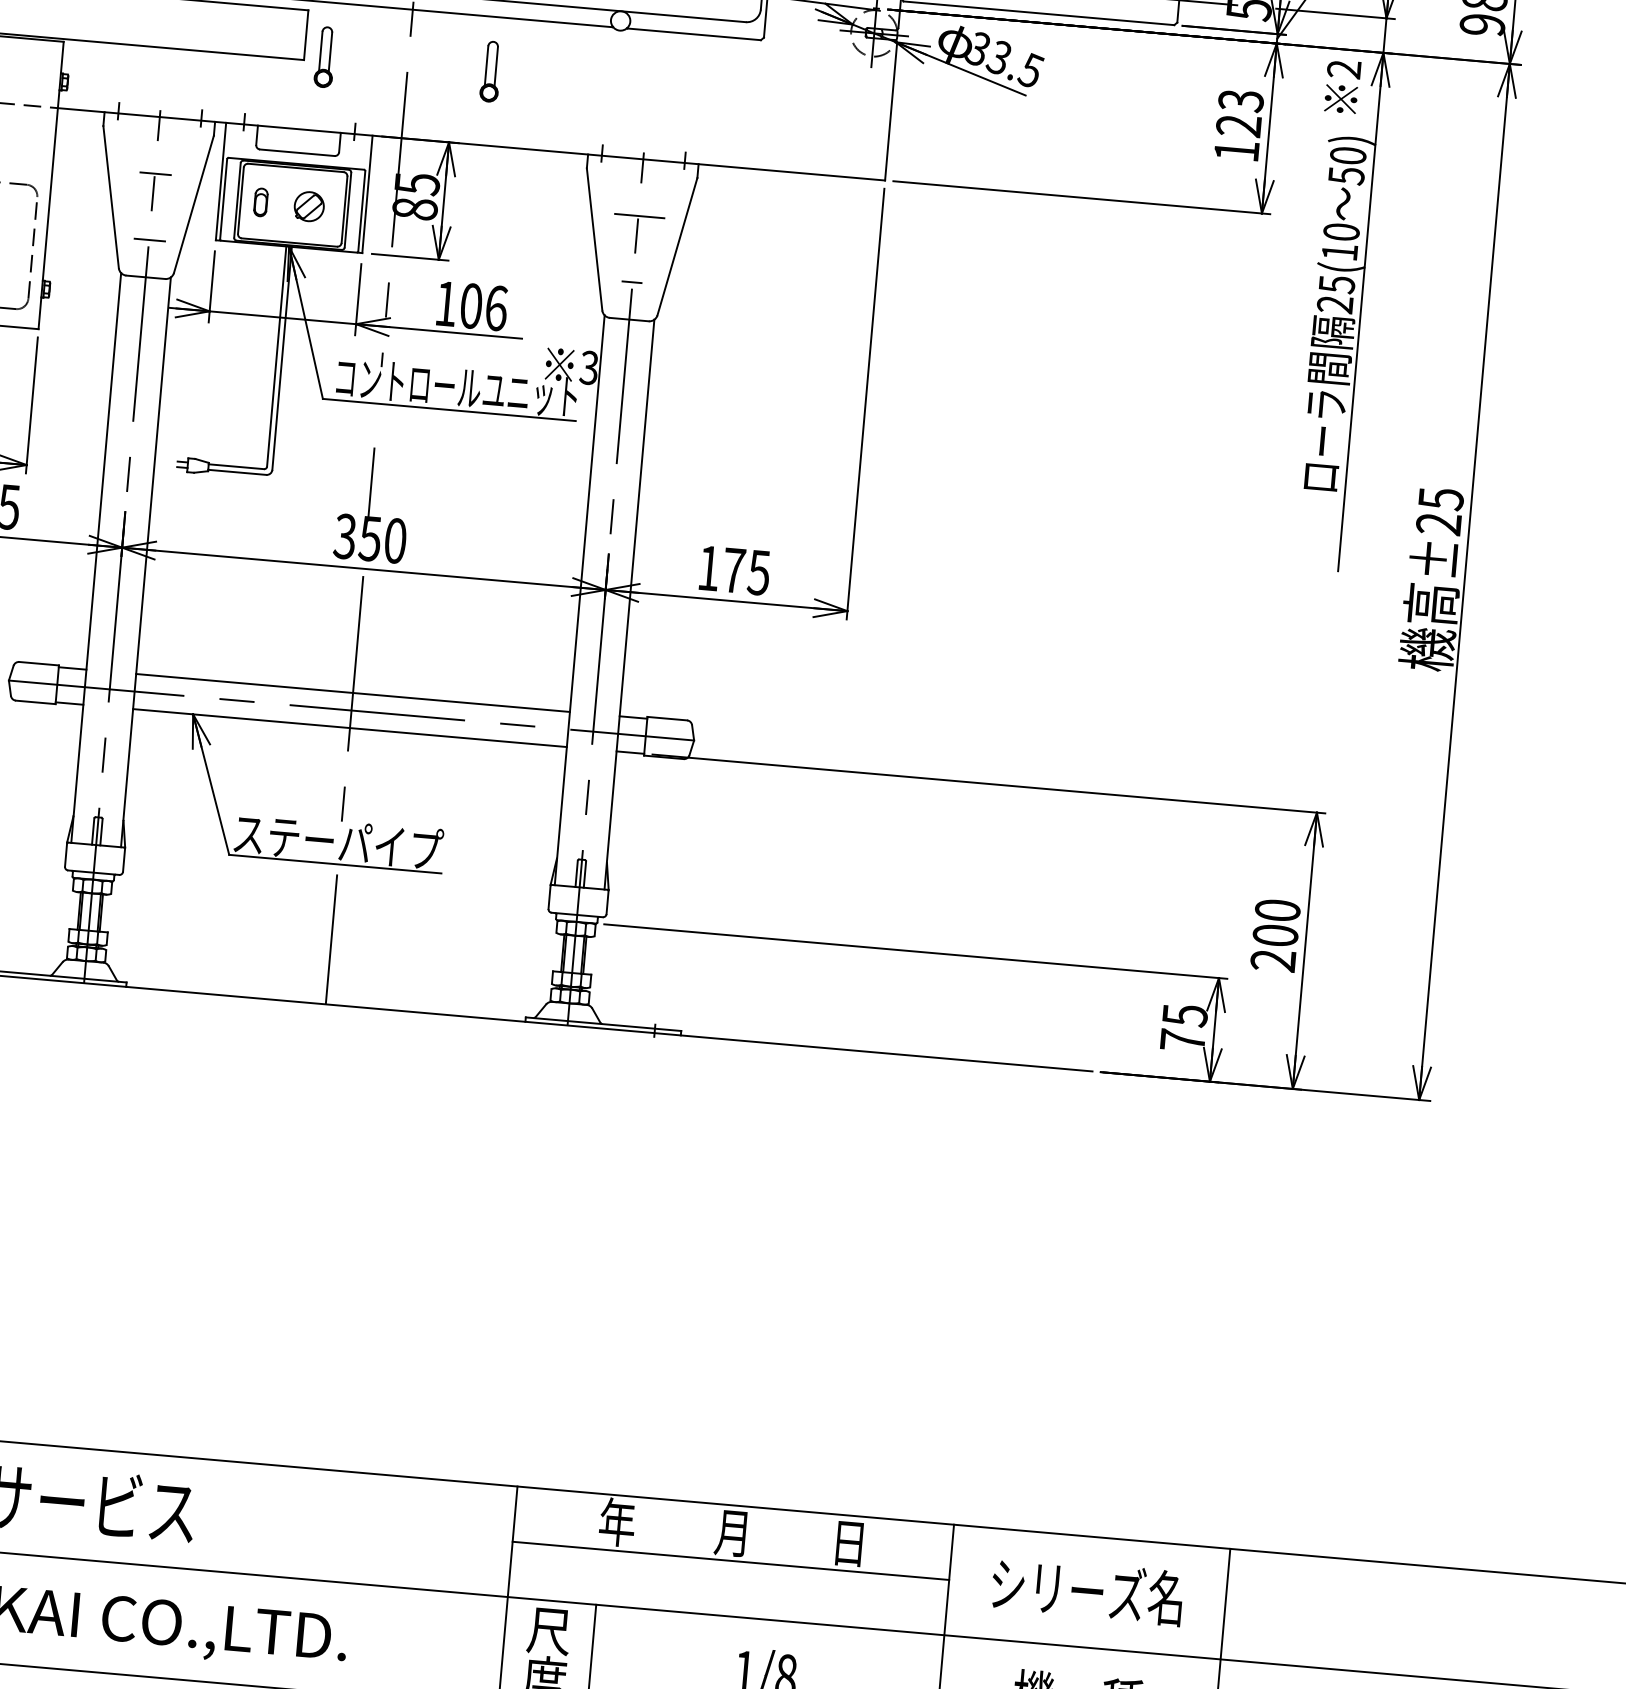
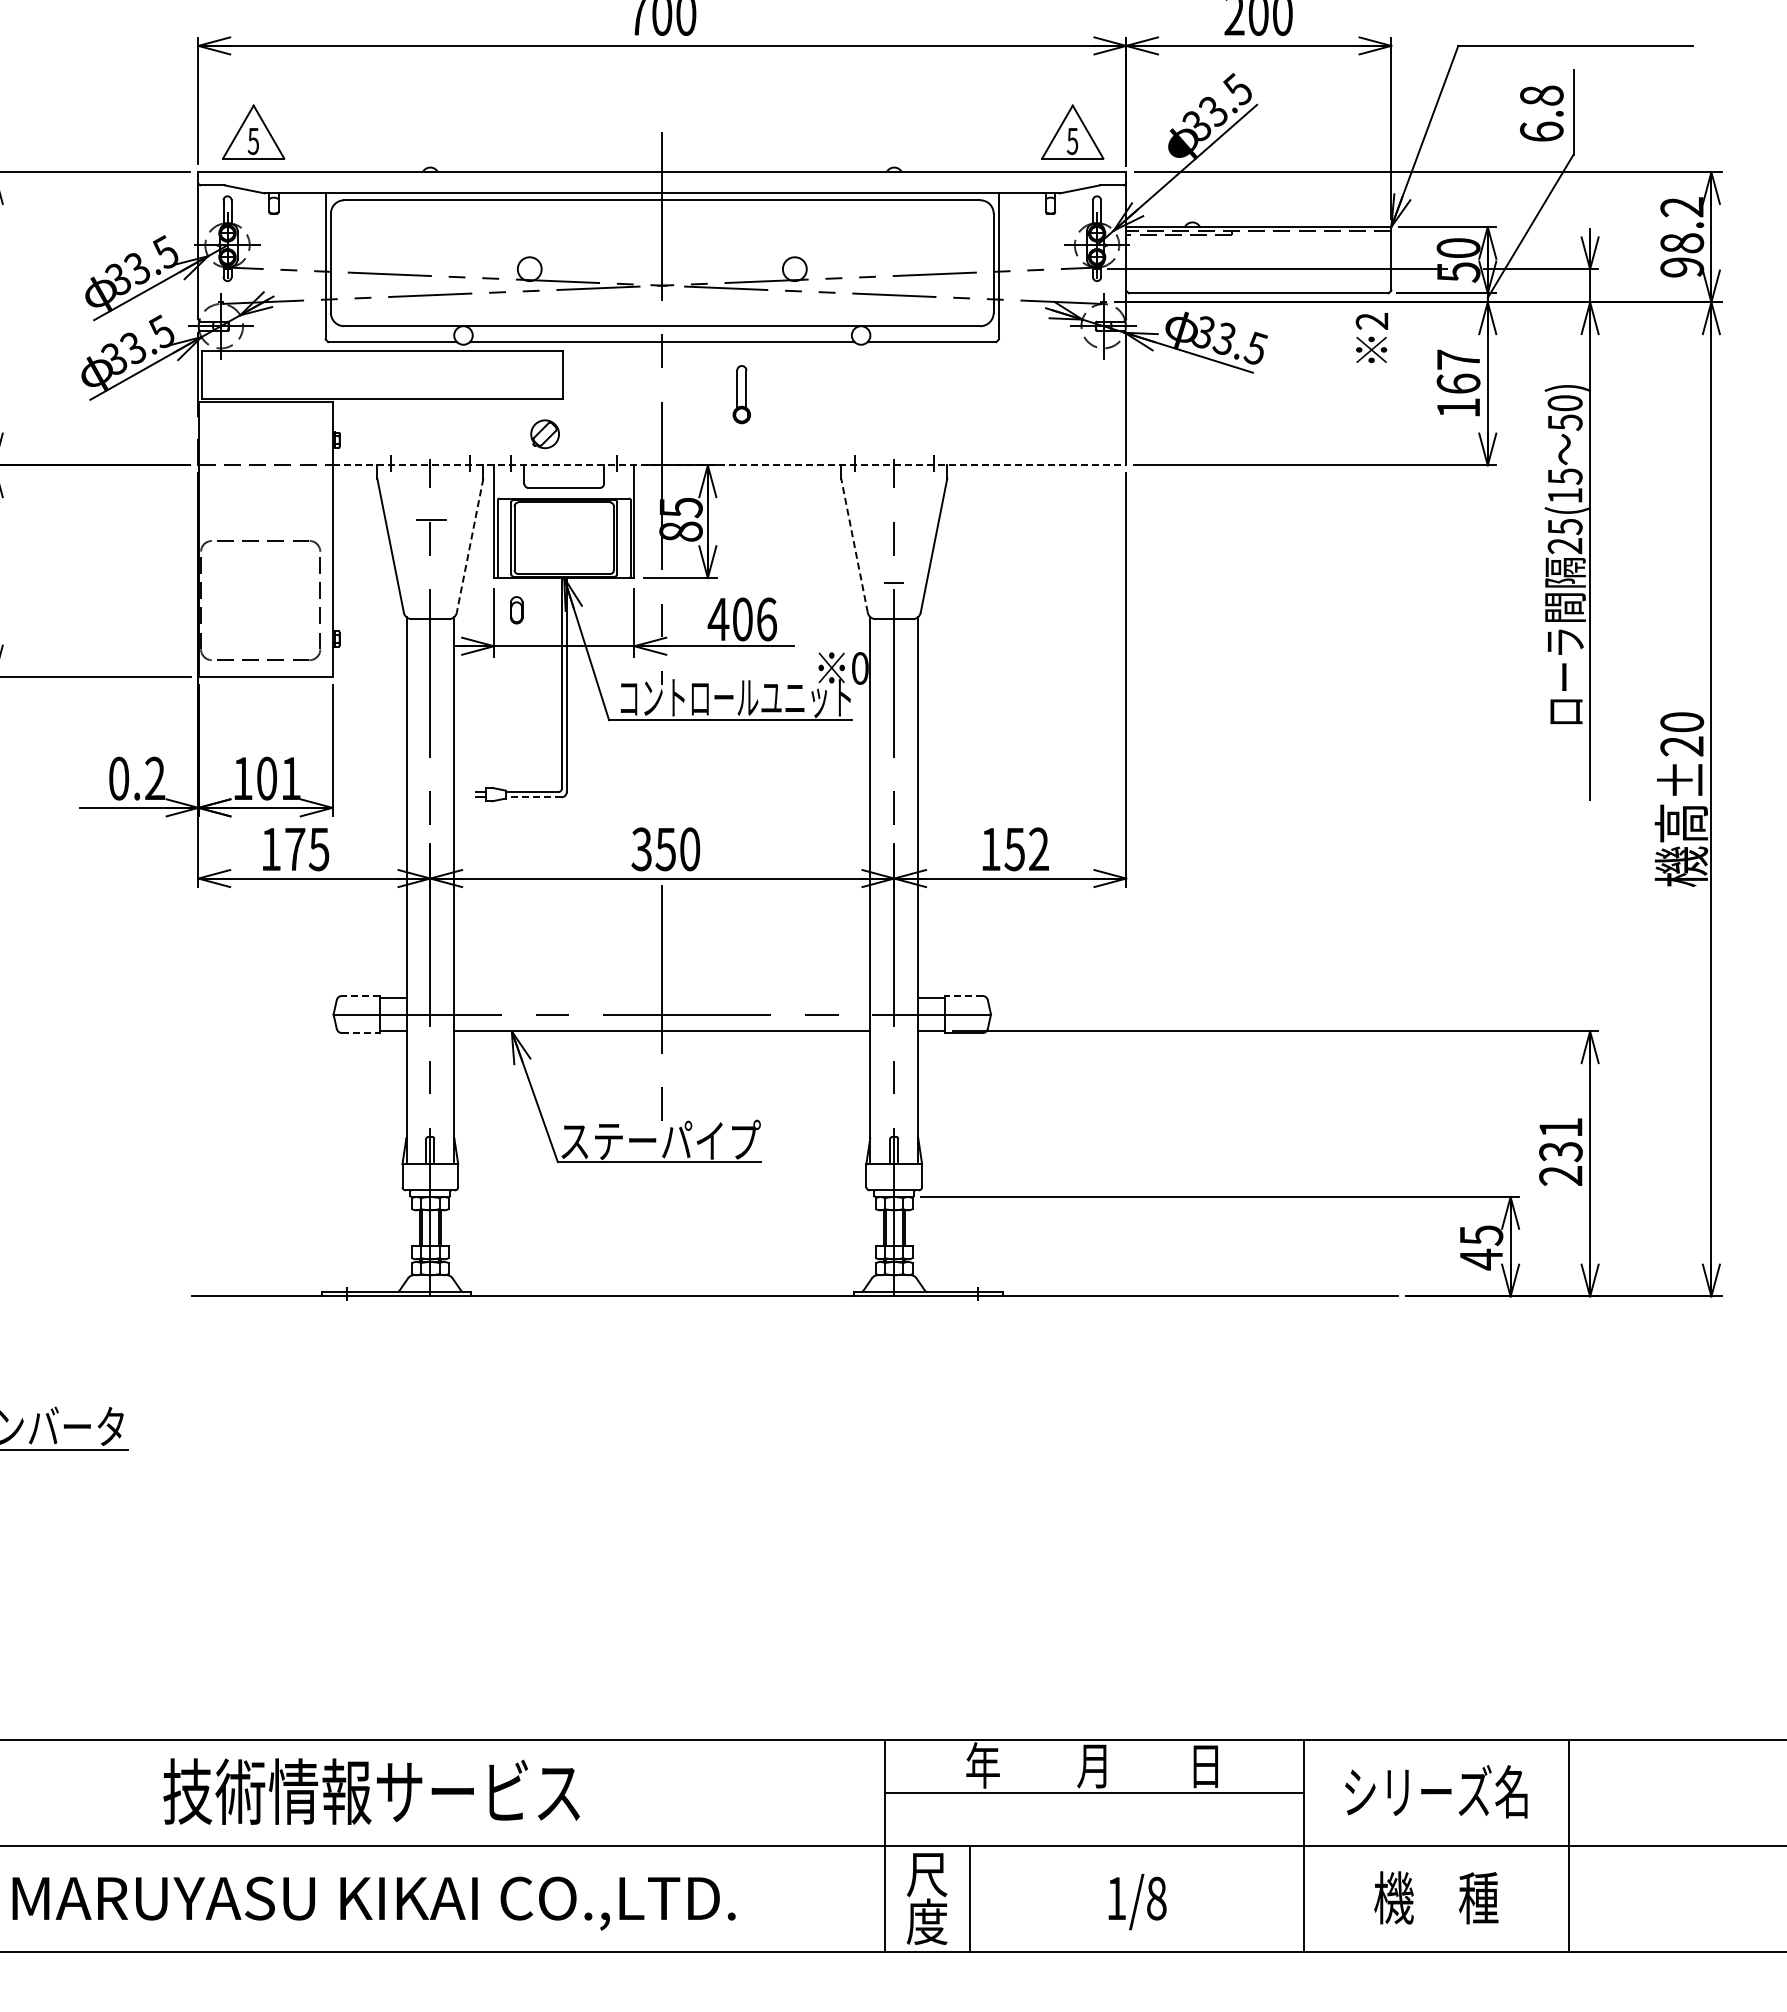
part: (324, 57) -> (582, 394), removed
text: (1341, 87) -> (1371, 338), moved
text: (1239, 112) -> (1458, 371), 123 -> 167
line: (471, 144) -> (729, 465), solid -> dashed
part: (260, 202) -> (516, 610), moved
line: (193, 205) -> (469, 546), solid -> dashed
part: (308, 206) -> (544, 434), moved
line: (639, 215) -> (895, 519), removed
text: (1340, 232) -> (1564, 476), 25(10 -> 25(15
line: (594, 239) -> (854, 545), solid -> dashed
line: (149, 240) -> (430, 583), removed
text: (446, 303) -> (718, 619), 106 -> 406
text: (588, 367) -> (859, 668), 3 -> 0
line: (237, 472) -> (533, 797), solid -> dashed
line: (371, 484) -> (662, 797), removed
text: (1441, 499) -> (1682, 722), ±25 -> ±20
text: (746, 571) -> (1026, 849), 175 -> 152
line: (38, 663) -> (360, 995), solid -> dashed
line: (353, 692) -> (662, 997), removed
line: (36, 702) -> (361, 1033), solid -> dashed
line: (667, 718) -> (963, 995), solid -> dashed
text: (1276, 922) -> (1560, 1139), 200 -> 231
line: (331, 938) -> (662, 1233), removed
text: (1182, 1040) -> (1481, 1259), 75 -> 45

